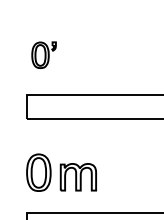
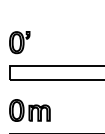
part: (43, 54) -> (19, 42), size x1.43

